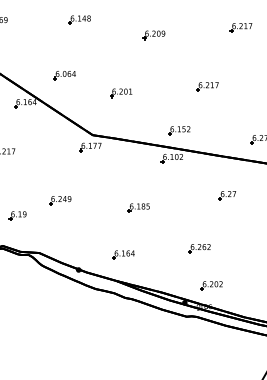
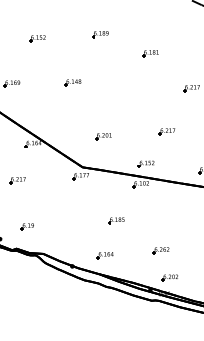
part: (153, 34) -> (127, 93), removed
part: (63, 75) -> (61, 123), removed
part: (227, 195) -> (181, 211), removed
part: (59, 200) -> (58, 215), removed

